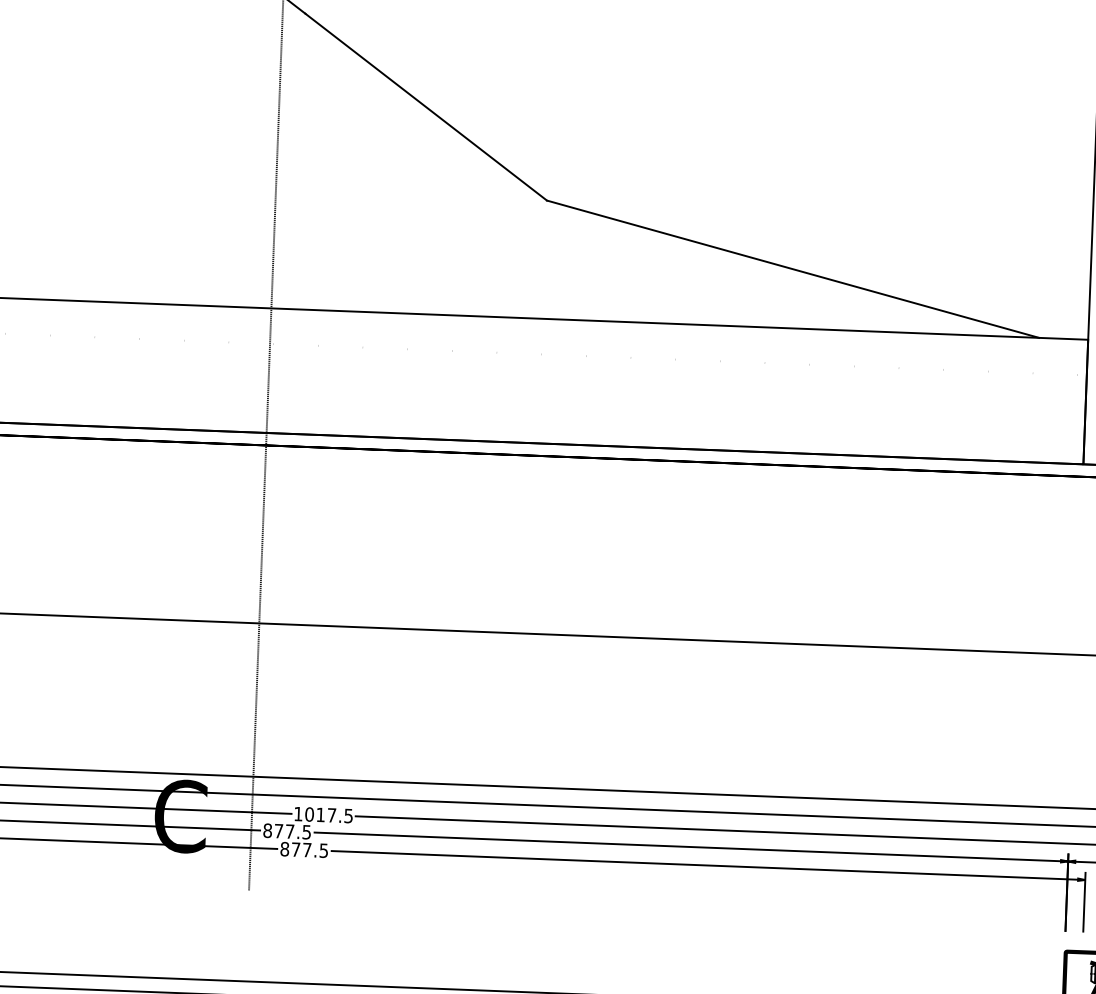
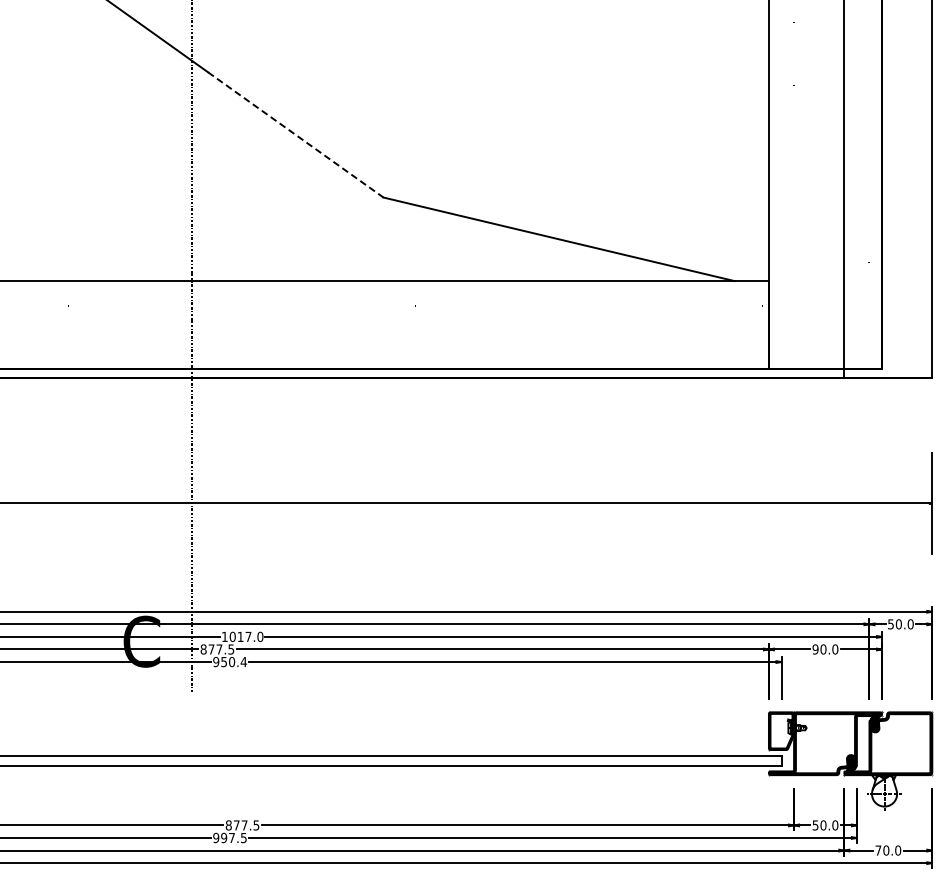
line: (425, 106) -> (295, 134), solid -> dashed
text: (348, 815) -> (260, 636), 1017.5 -> 1017.0
text: (305, 850) -> (230, 662), 877.5 -> 950.4

